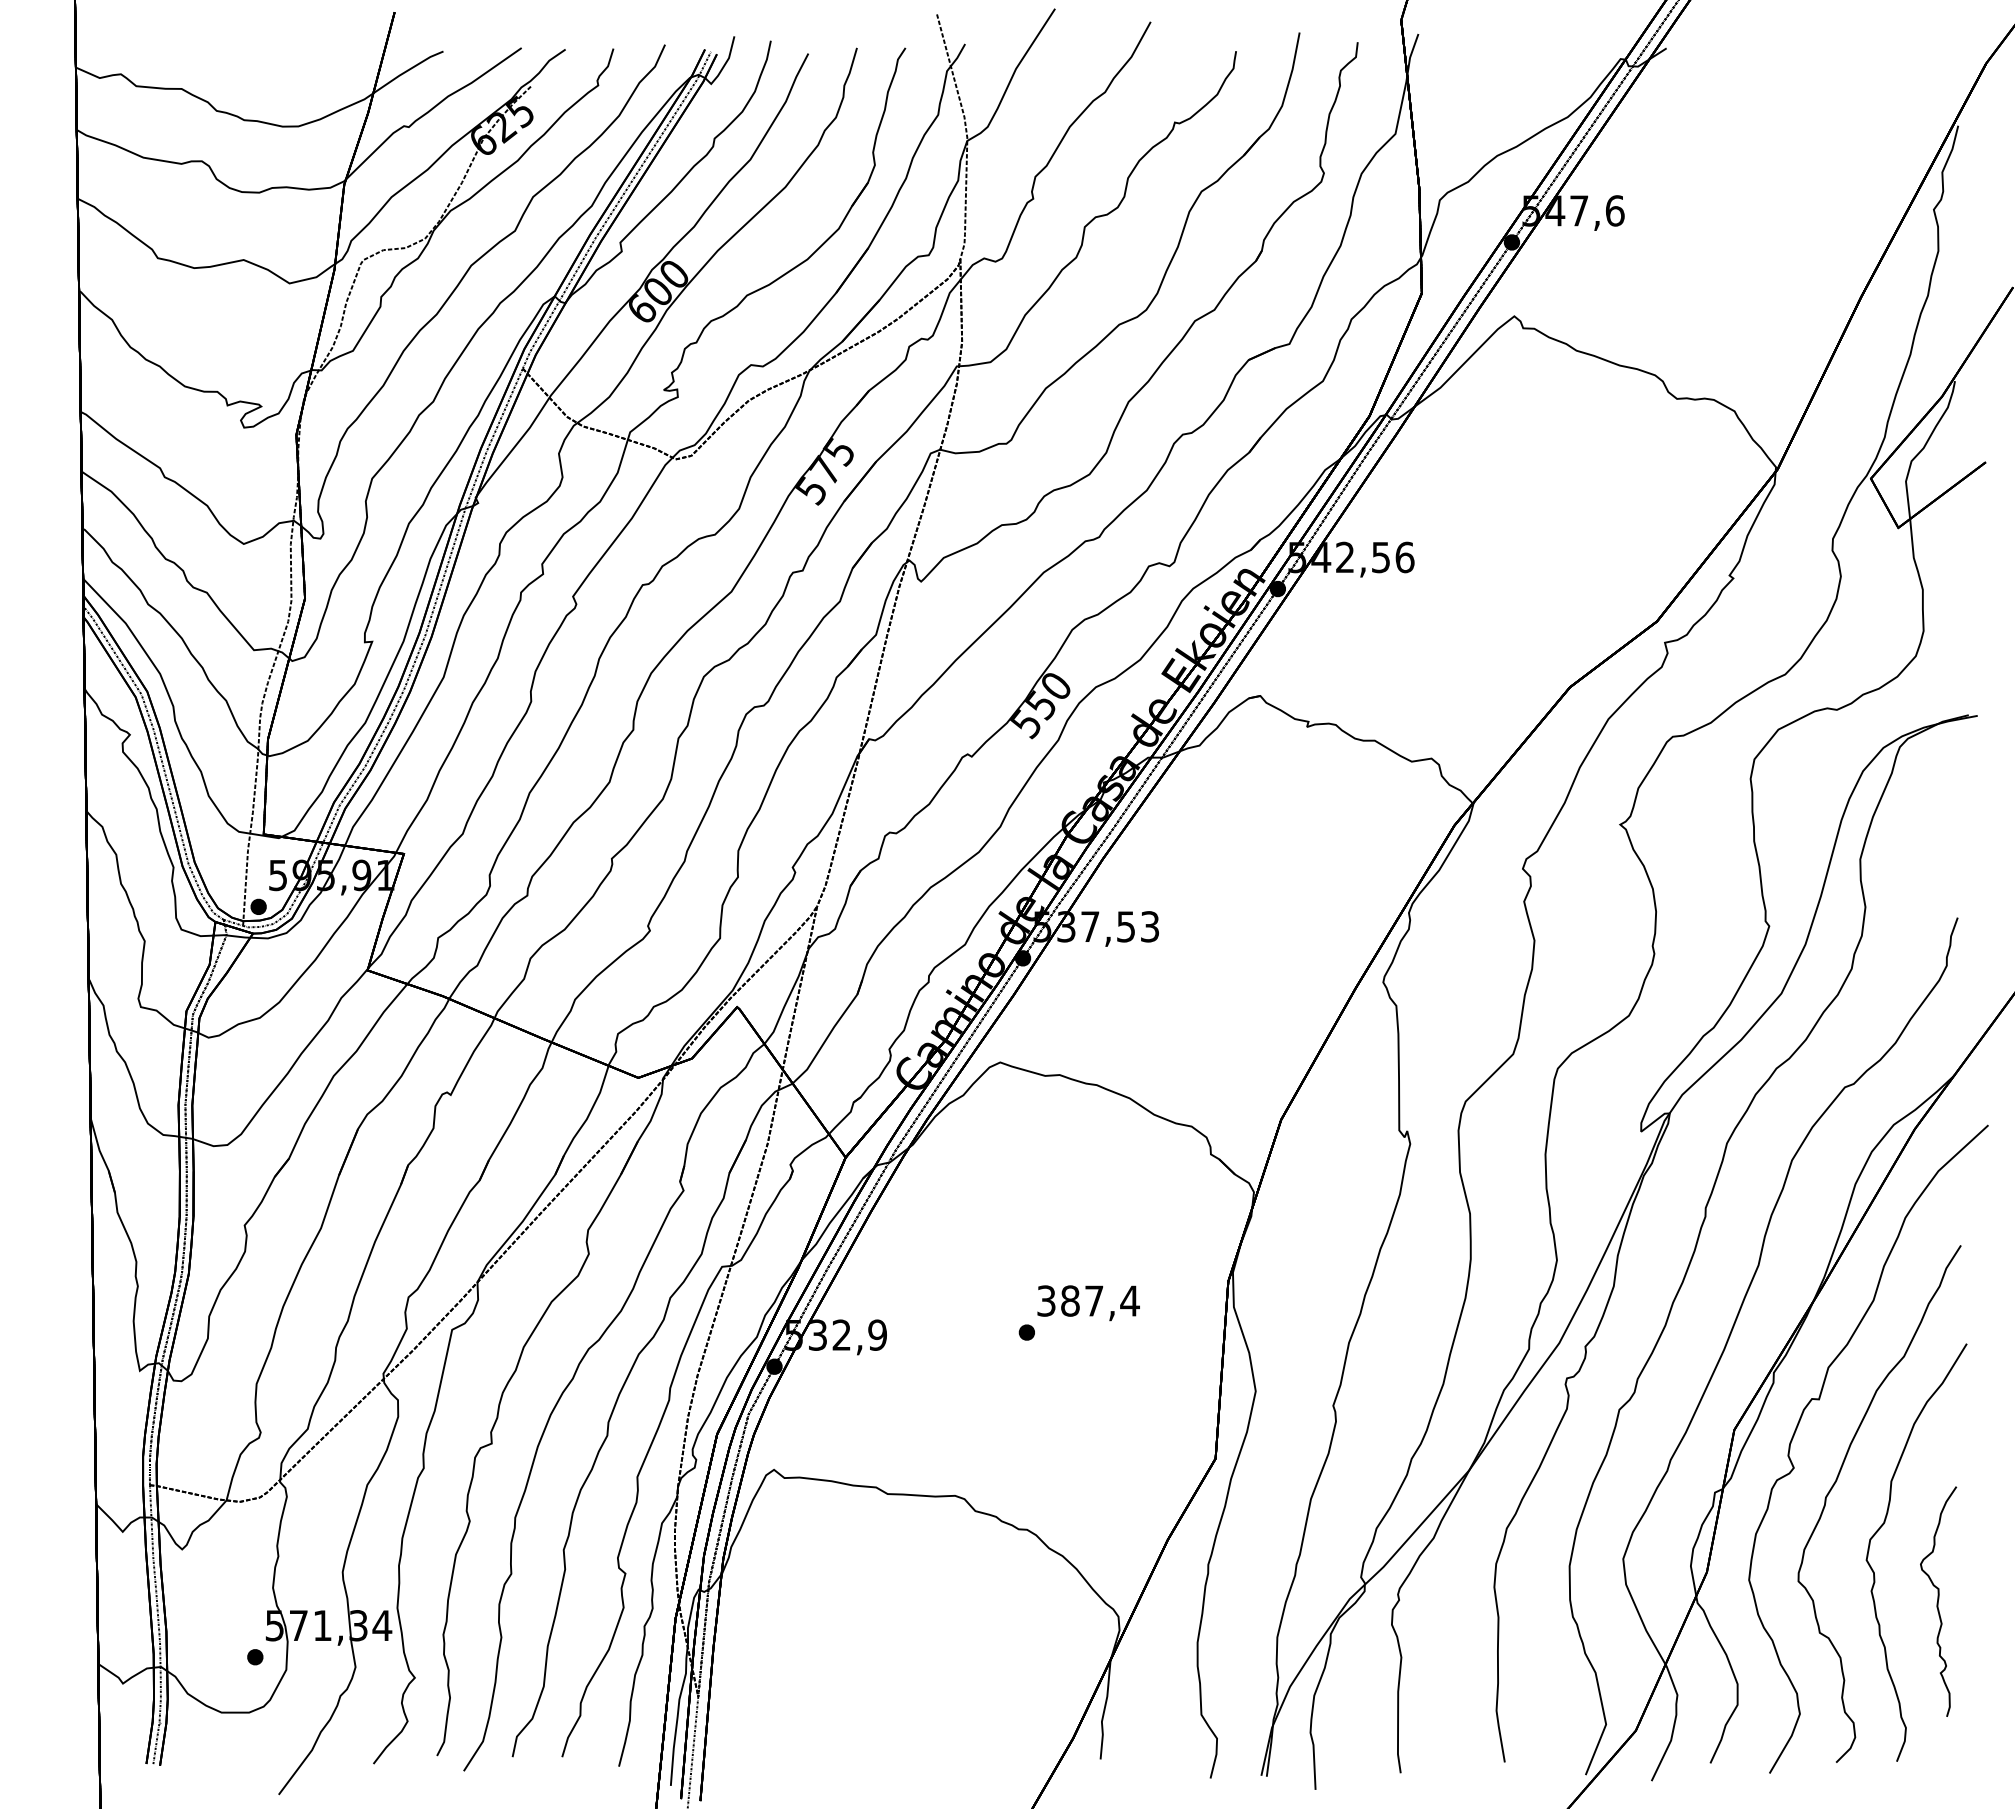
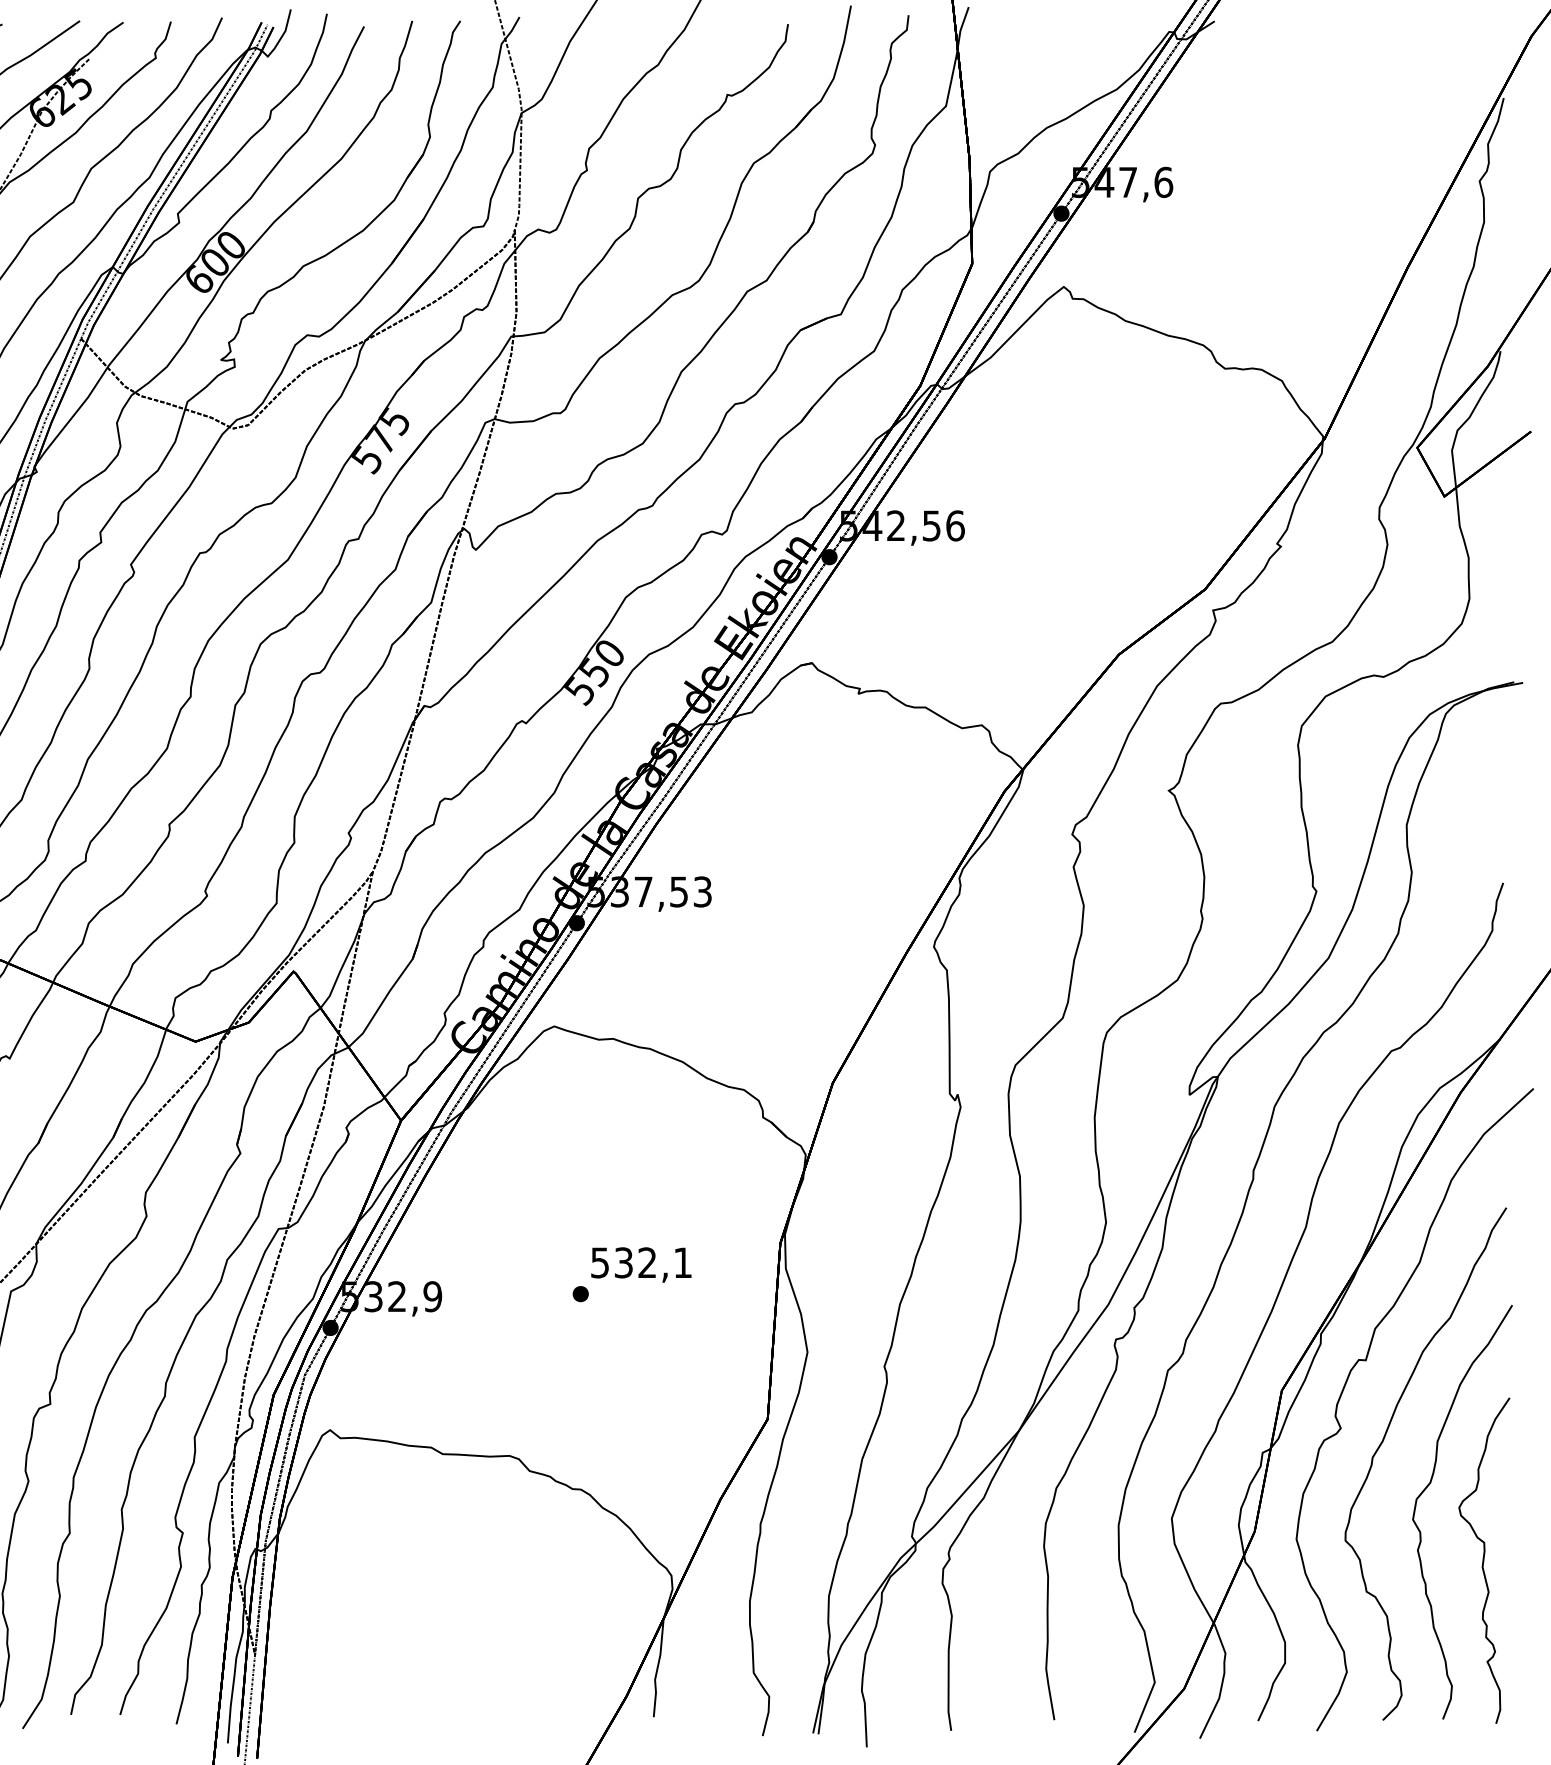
text: (1088, 1300) -> (641, 1262), 387,4 -> 532,1
part: (1938, 1601) -> (1484, 1560), size x1.43

